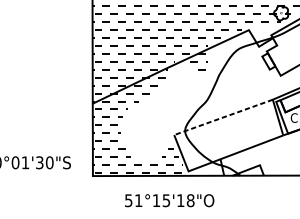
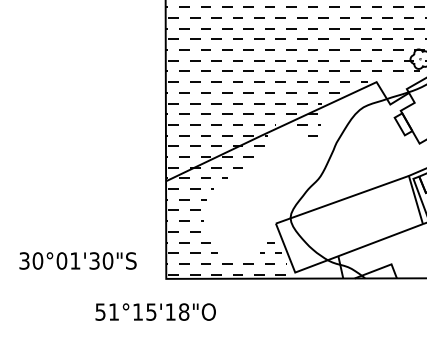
line: (223, 117) -> (342, 199), dashed -> solid
text: (169, 200) -> (155, 311), moved

